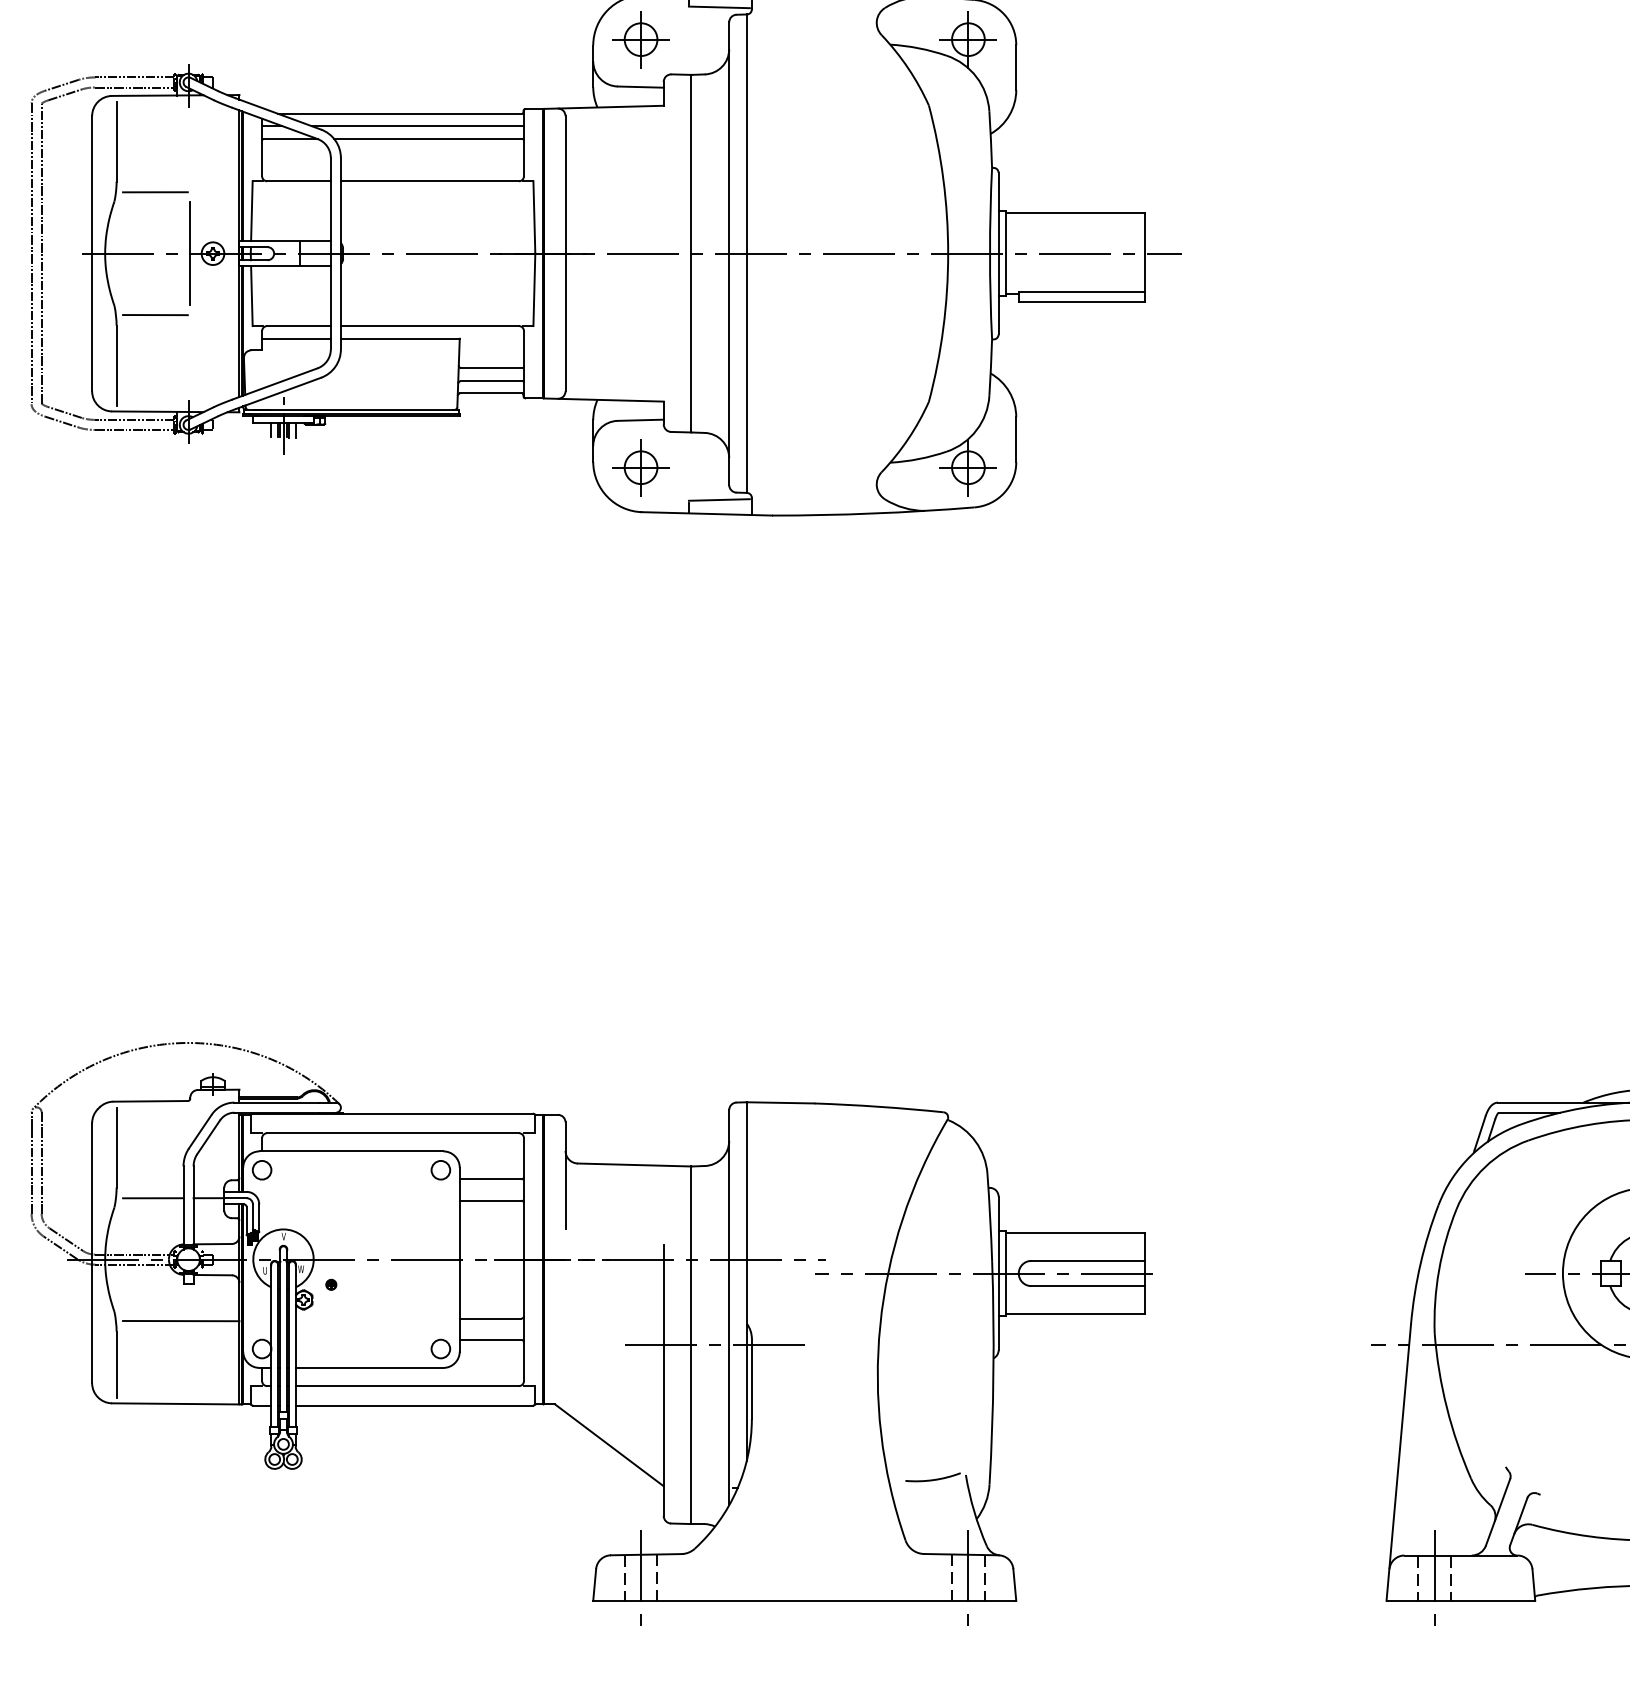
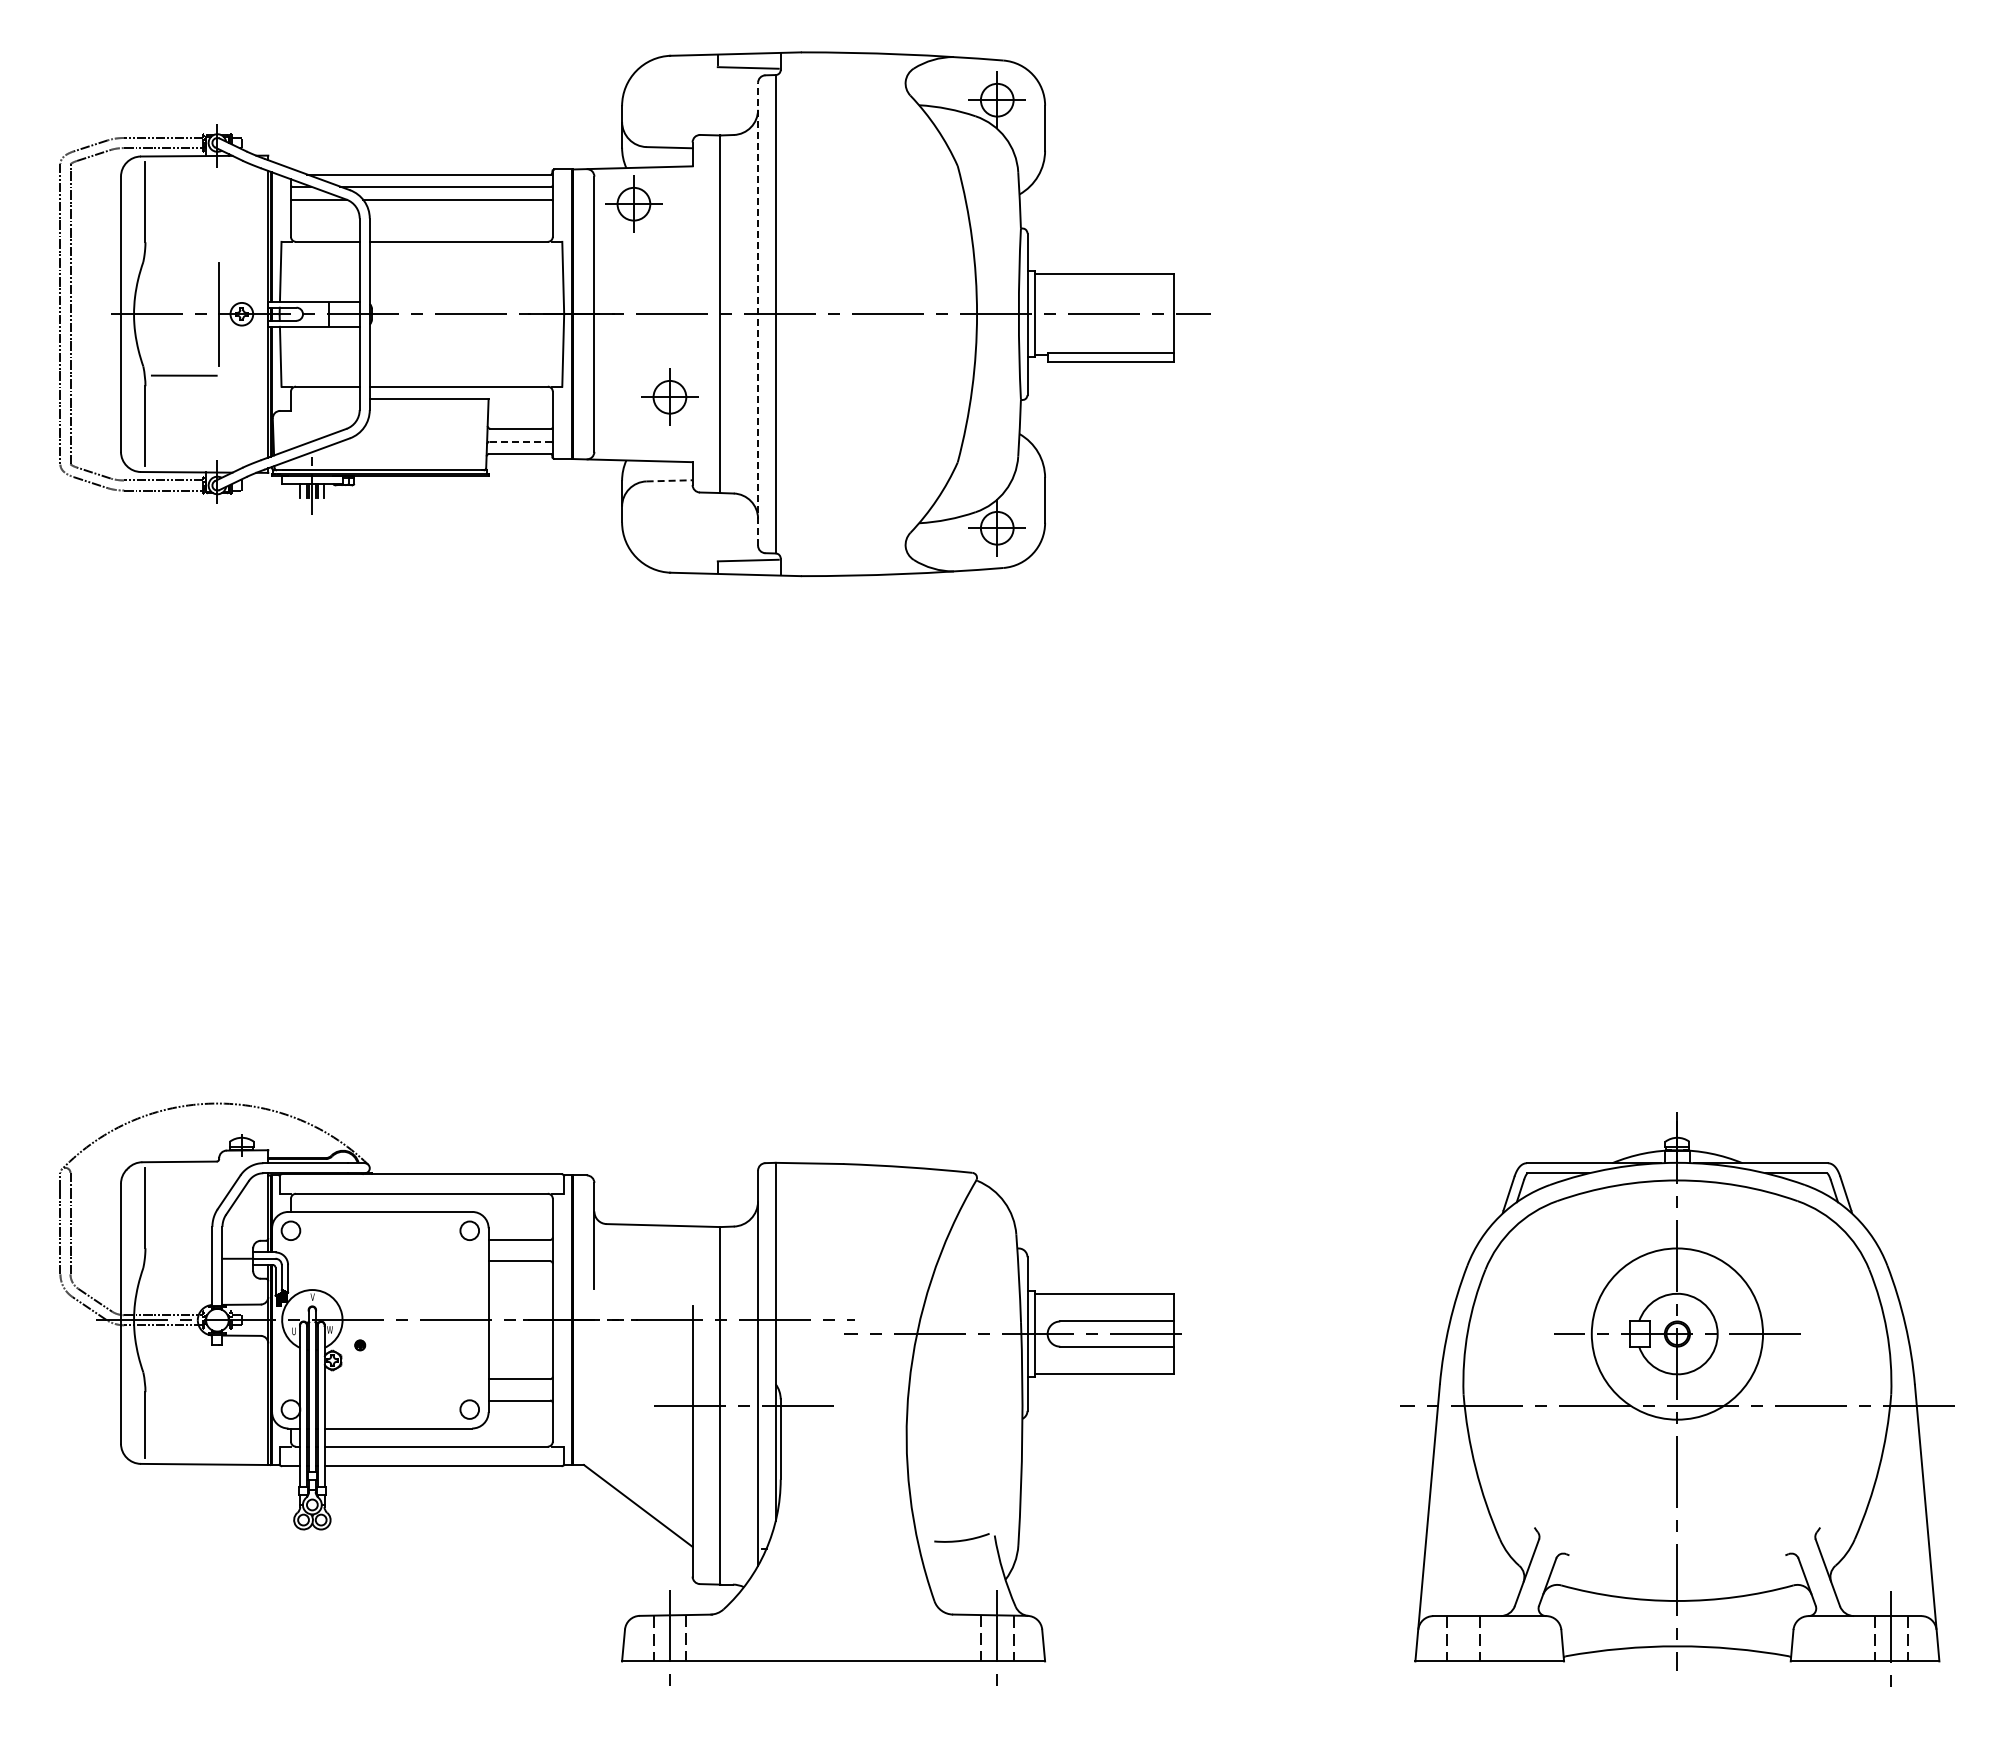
part: (640, 38) -> (633, 203), moved
line: (154, 191) -> (183, 252), removed
line: (729, 252) -> (758, 313), solid -> dashed
line: (295, 338) -> (324, 399), removed
line: (492, 380) -> (521, 441), solid -> dashed
line: (640, 419) -> (669, 480), solid -> dashed
part: (640, 466) -> (669, 396), moved
line: (152, 1197) -> (181, 1258), removed
line: (180, 1320) -> (209, 1381), removed
line: (1434, 1577) -> (1463, 1638), removed

